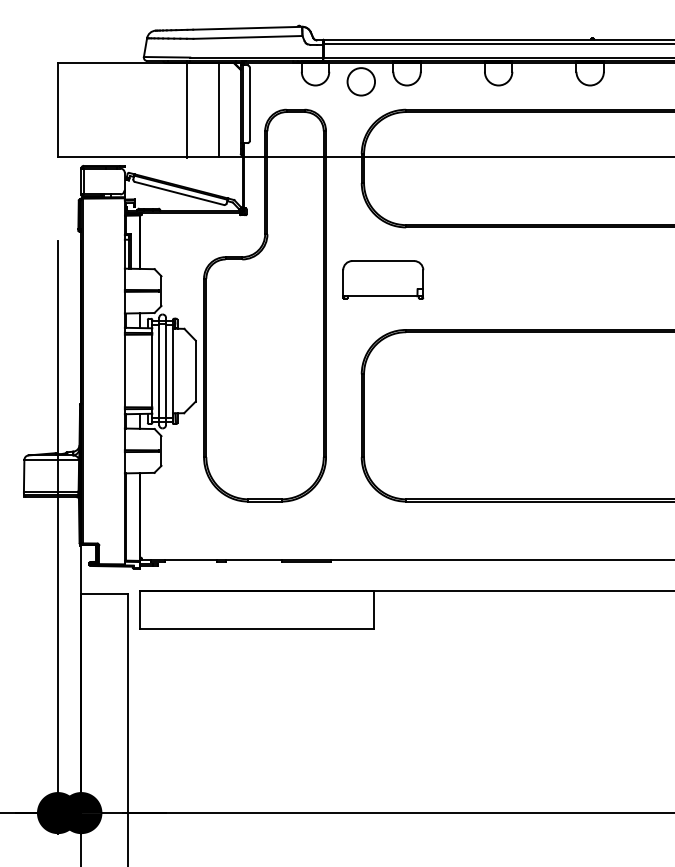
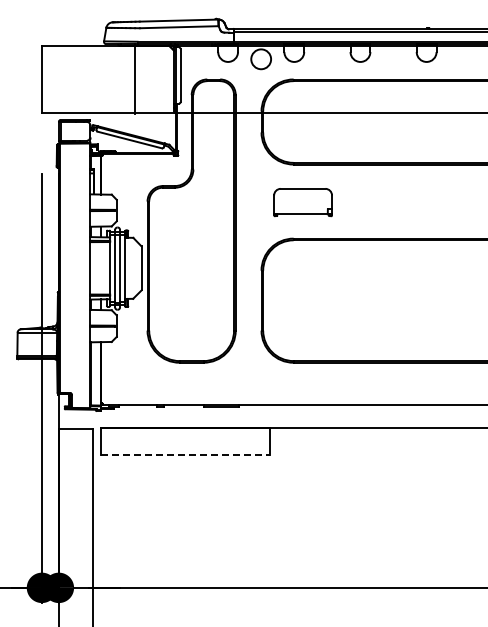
line: (219, 109) -> (158, 79), removed
part: (382, 279) -> (302, 202), moved
line: (257, 628) -> (186, 454), solid -> dashed

